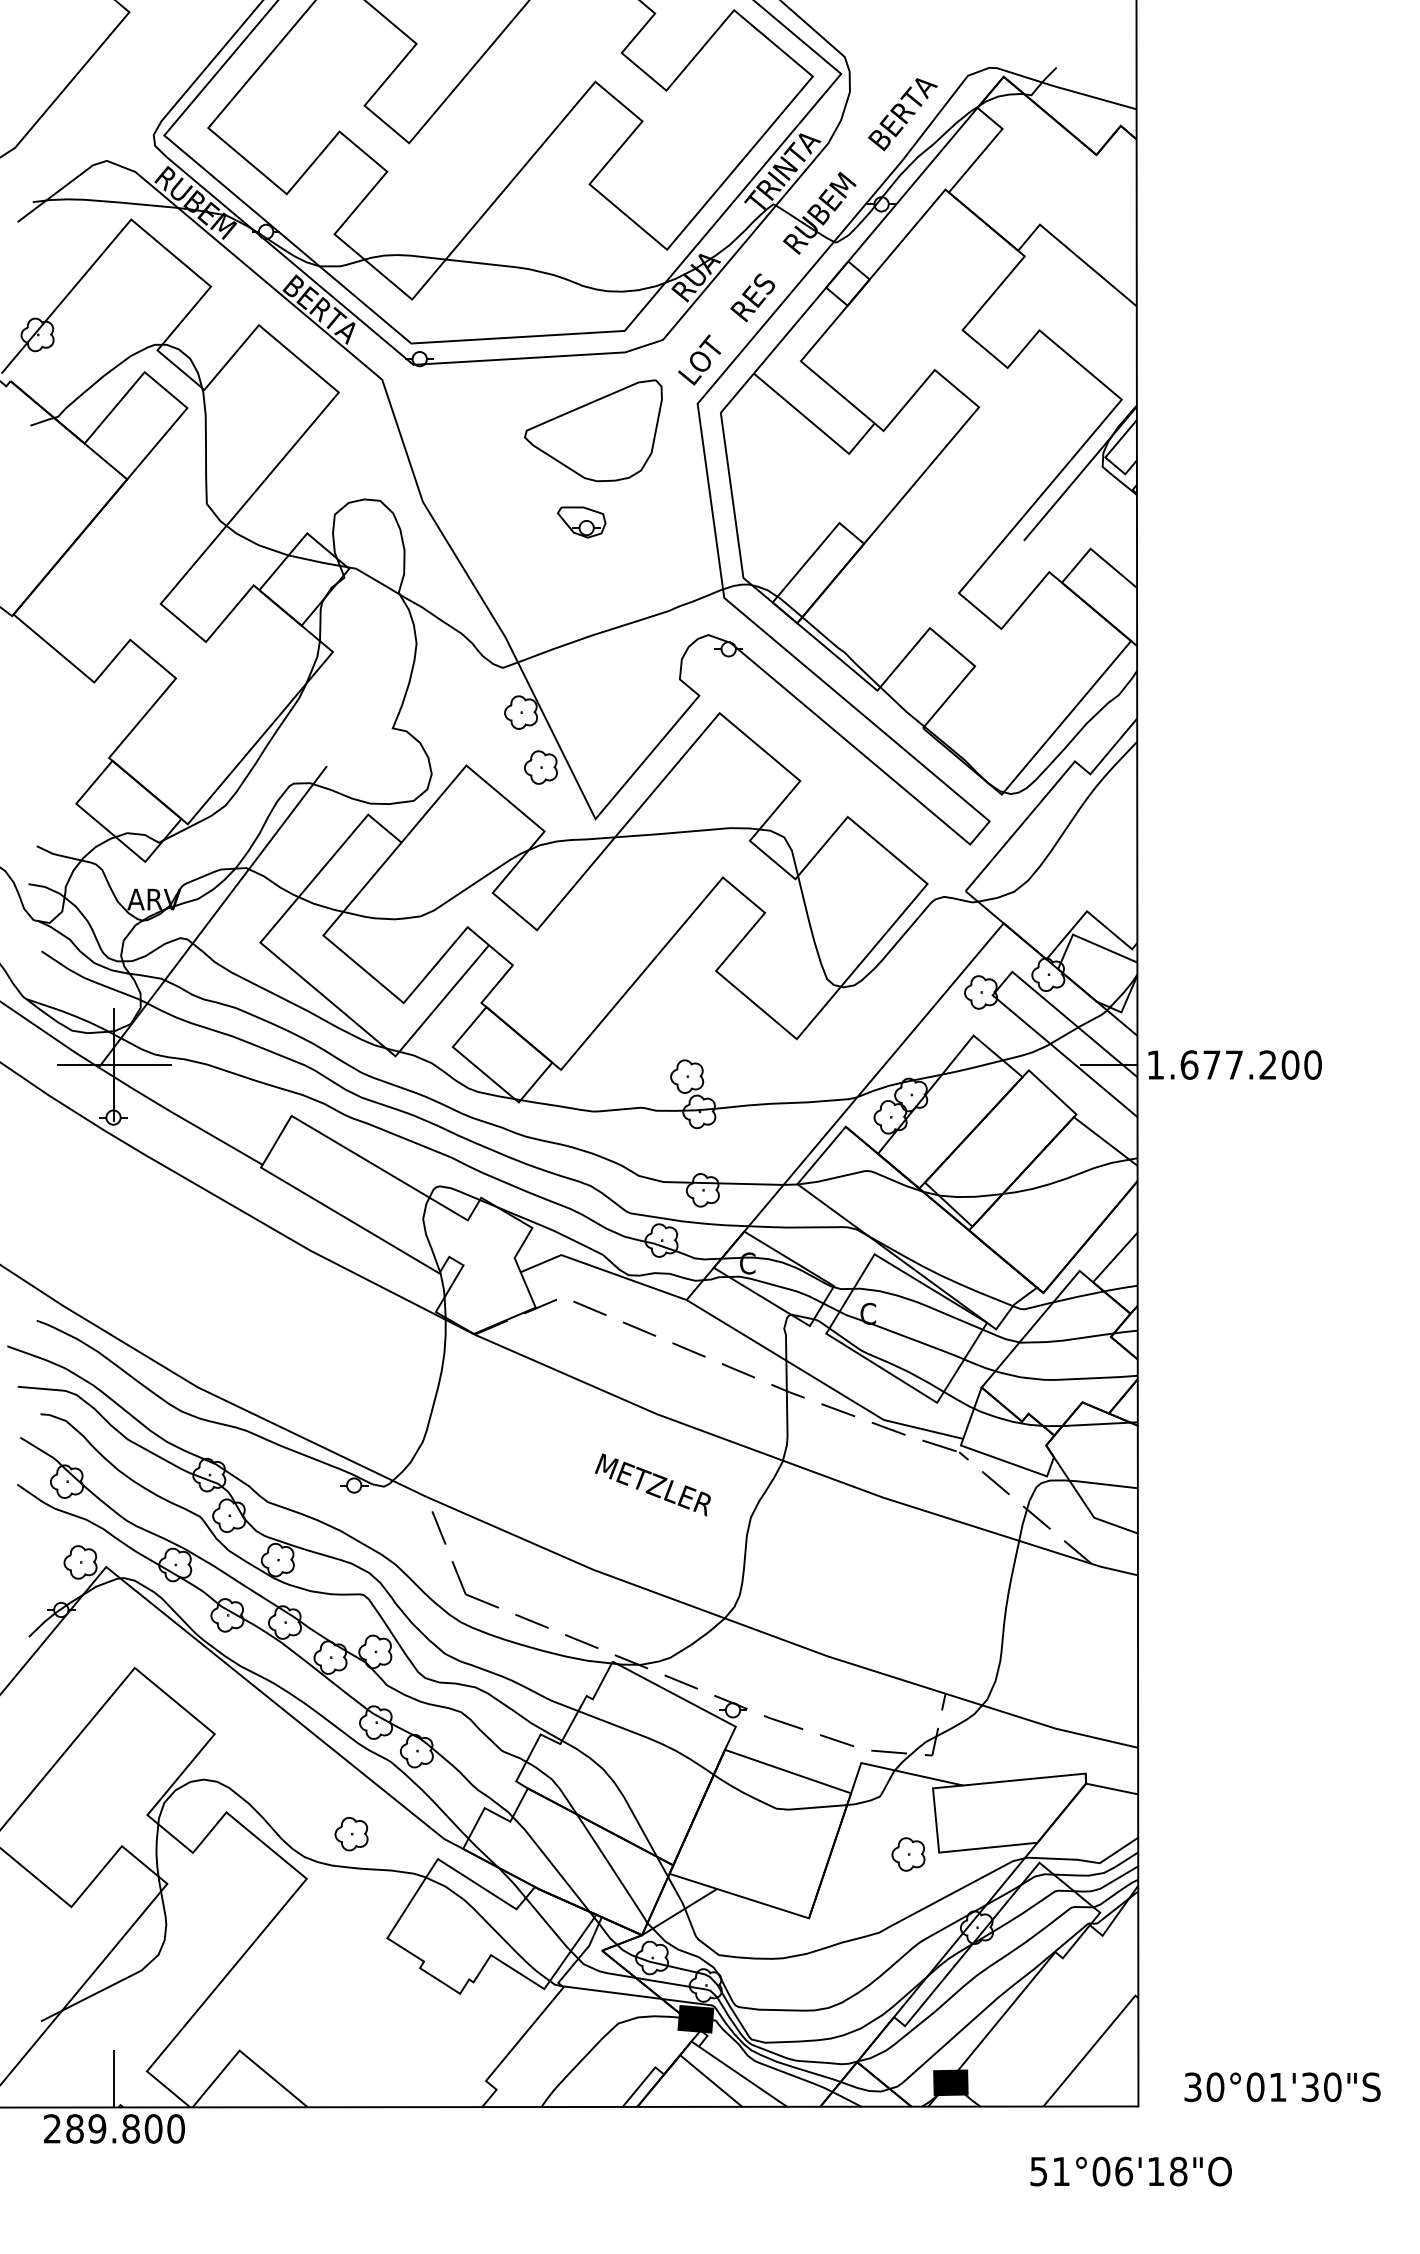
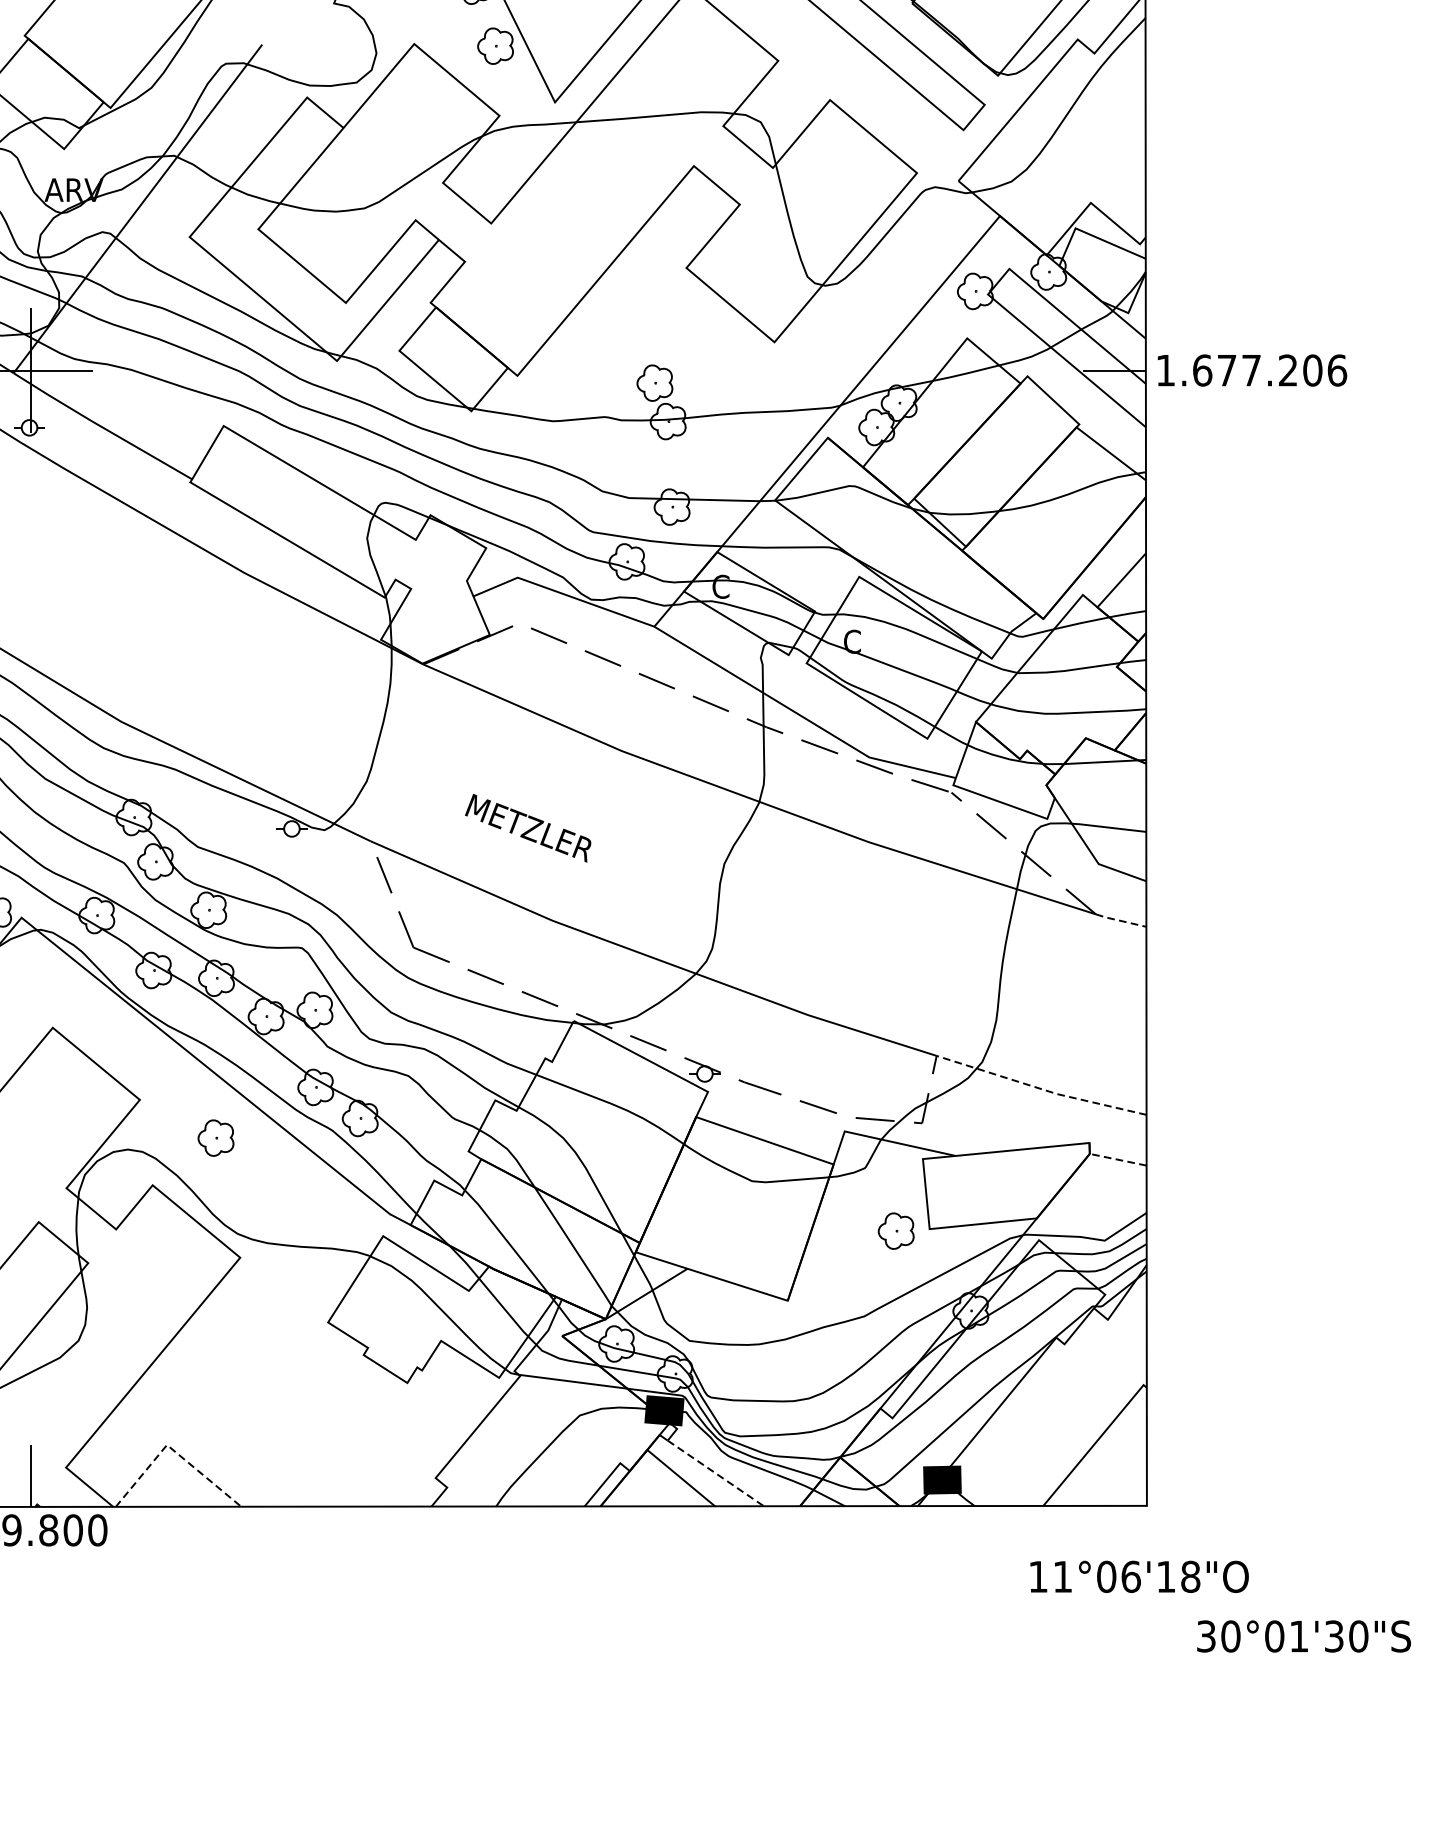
text: (1313, 1064) -> (1337, 369), 1.677.200 -> 1.677.206
text: (652, 1484) -> (527, 827), moved
line: (1114, 1569) -> (1120, 920), solid -> dashed
line: (1041, 1724) -> (1041, 1089), solid -> dashed
line: (1112, 1789) -> (1118, 1160), solid -> dashed
part: (351, 1834) -> (215, 1138), moved
line: (245, 2055) -> (173, 1450), solid -> dashed
line: (743, 2077) -> (716, 1474), solid -> dashed
text: (1282, 2087) -> (1303, 1636), moved
text: (1038, 2171) -> (1037, 1576), 51°06'18"O -> 11°06'18"O

